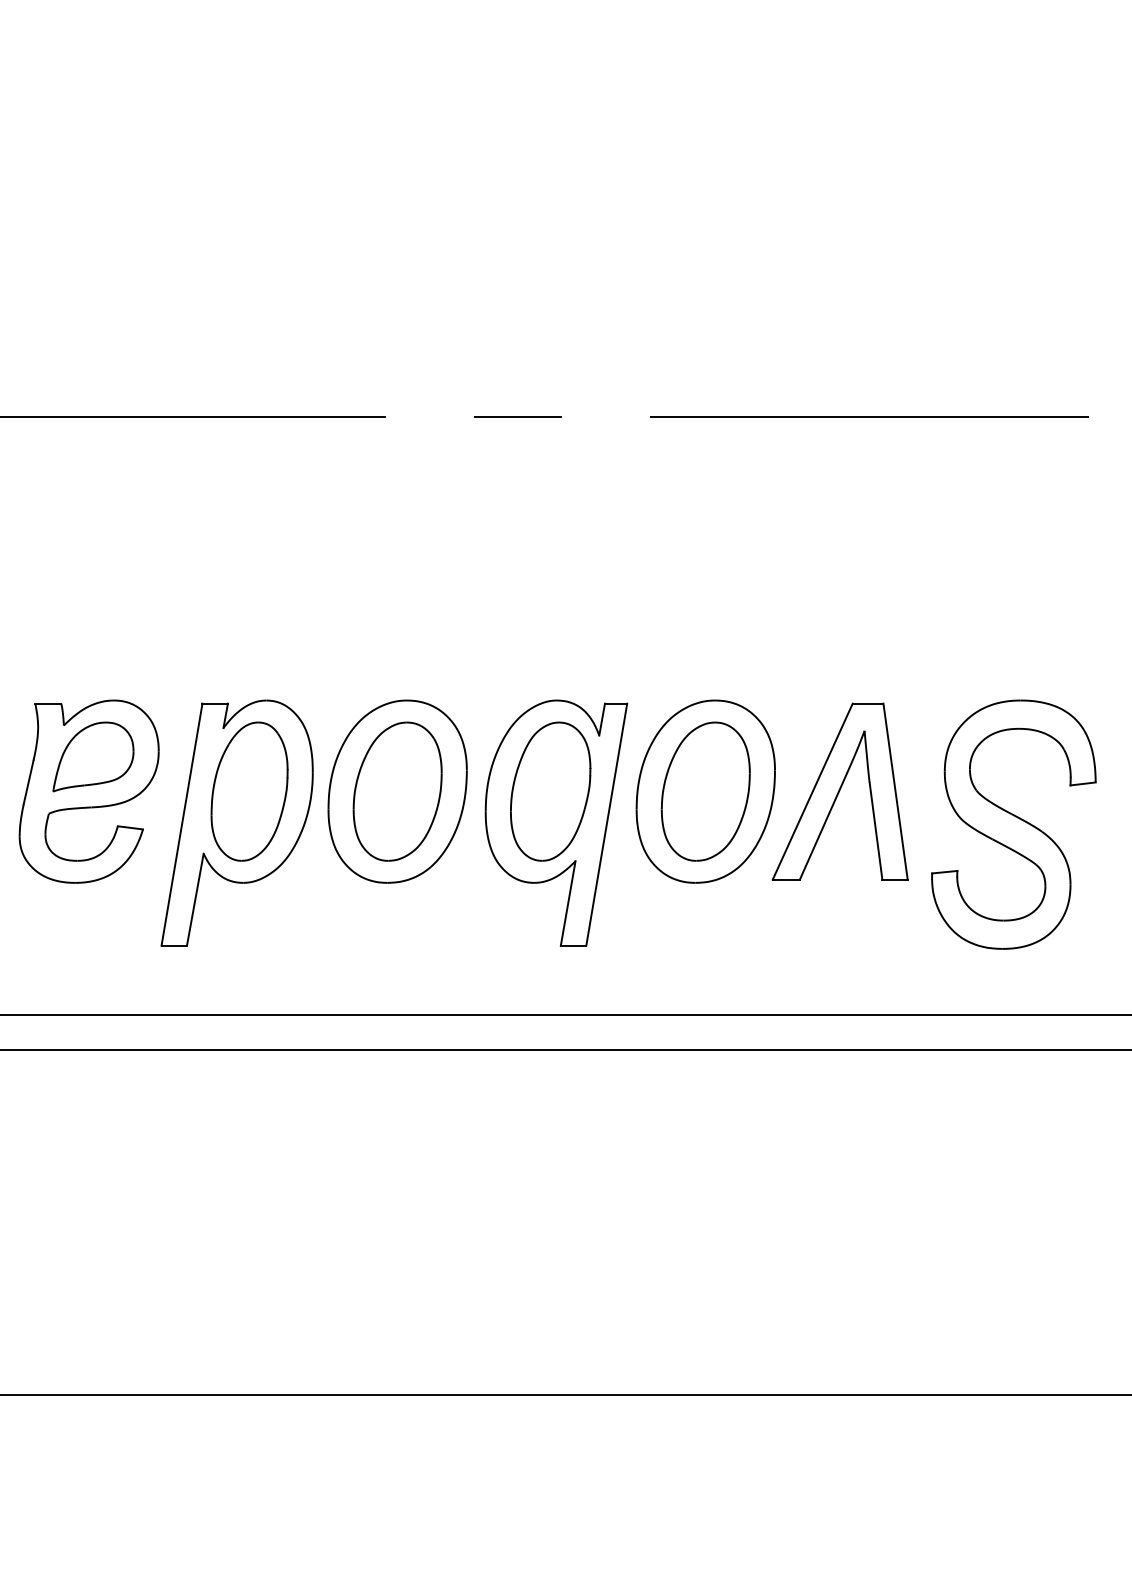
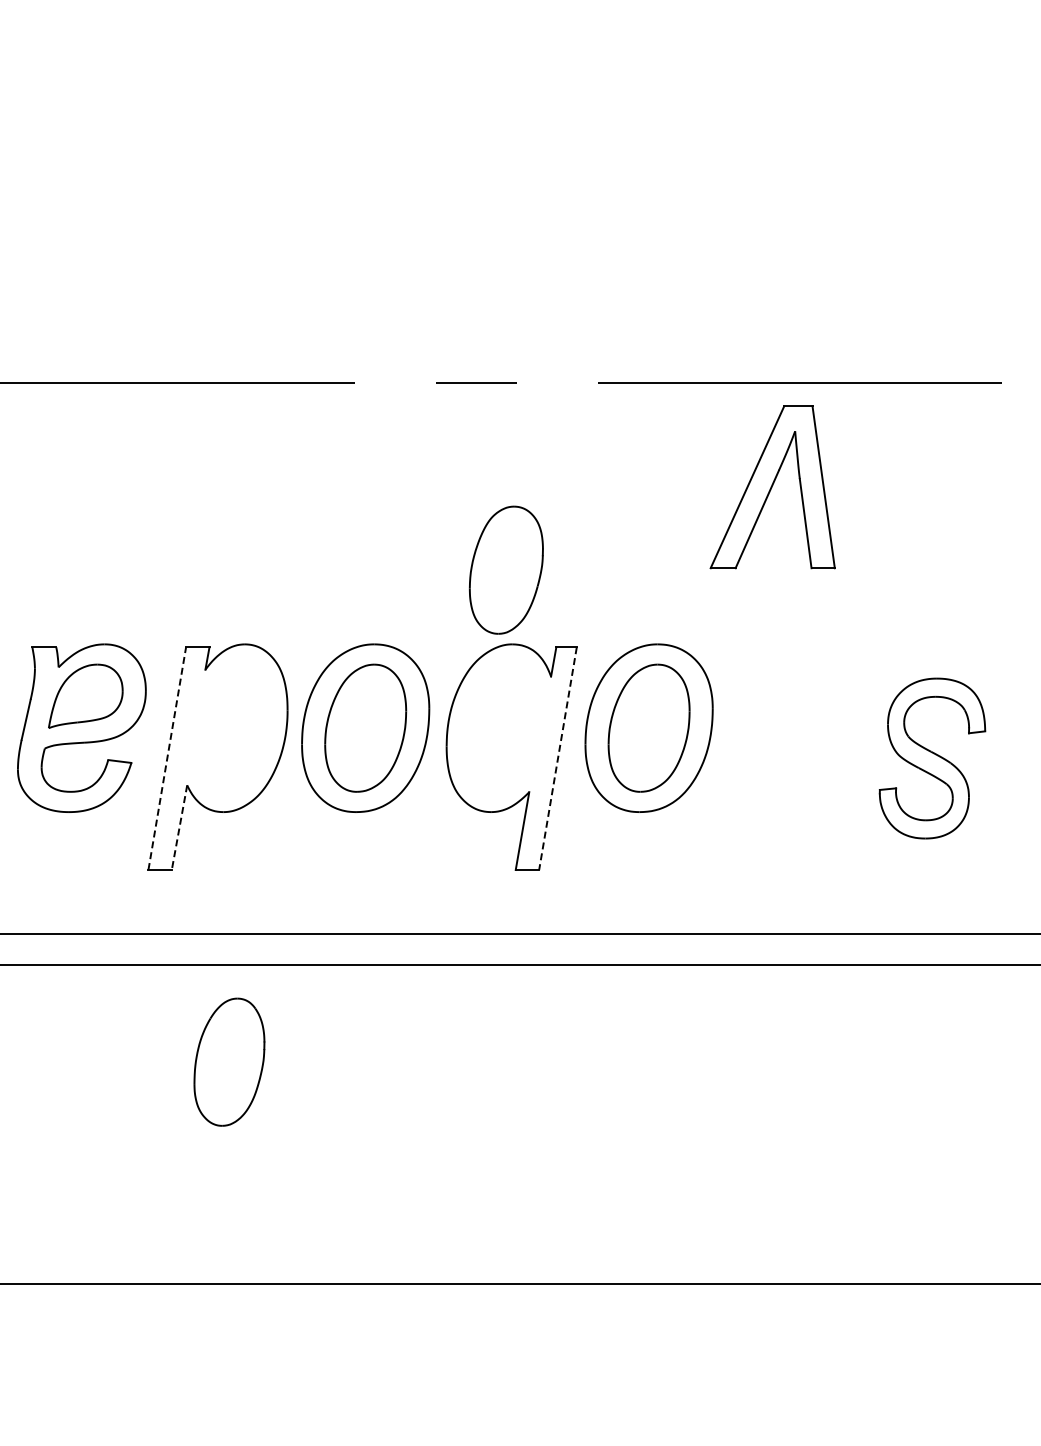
part: (249, 790) -> (229, 1061), moved
part: (549, 790) -> (505, 569), moved
part: (839, 791) -> (772, 487), moved
line: (182, 824) -> (167, 758), solid -> dashed
line: (606, 824) -> (557, 758), solid -> dashed
part: (1013, 824) -> (932, 758), size x0.7
line: (195, 900) -> (179, 828), solid -> dashed

